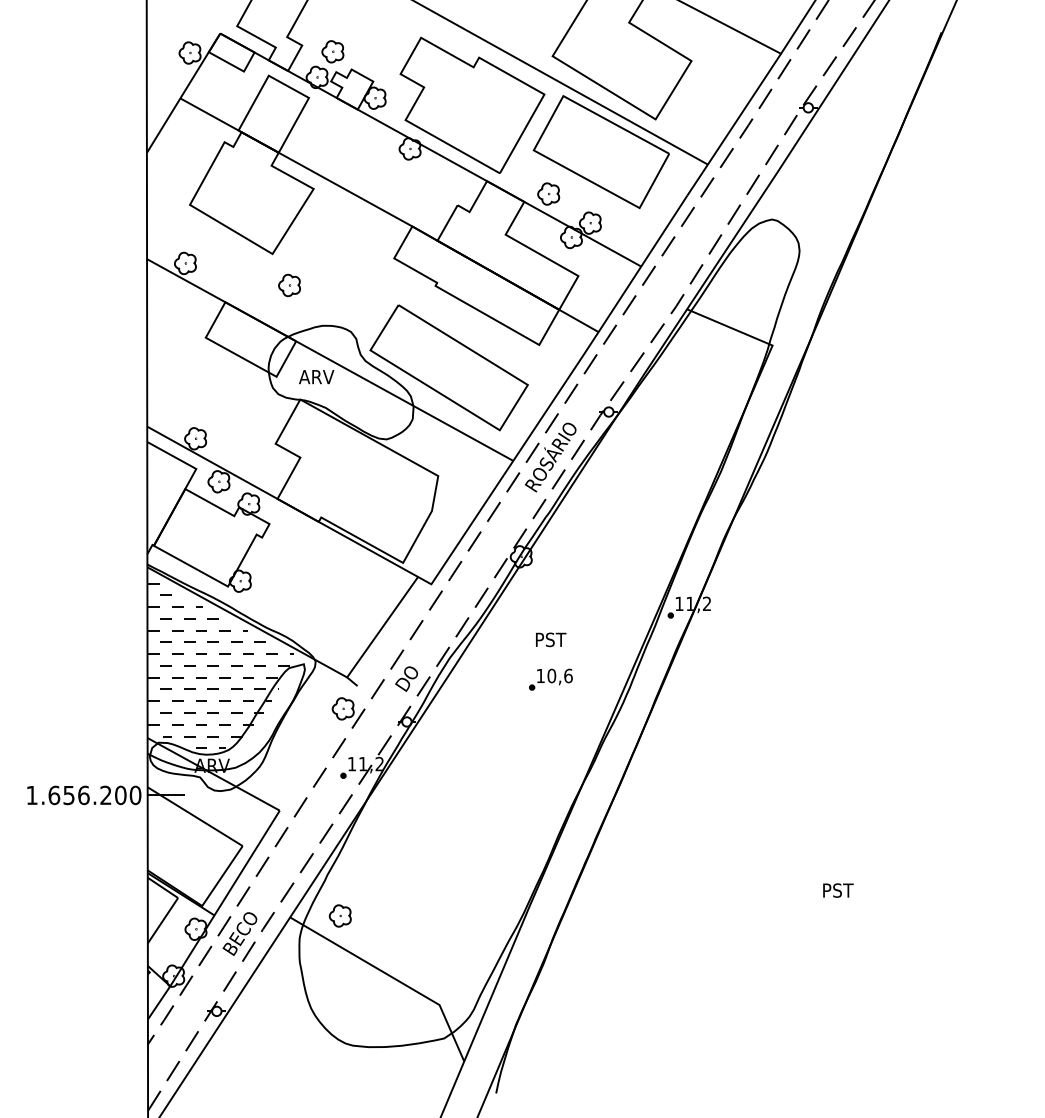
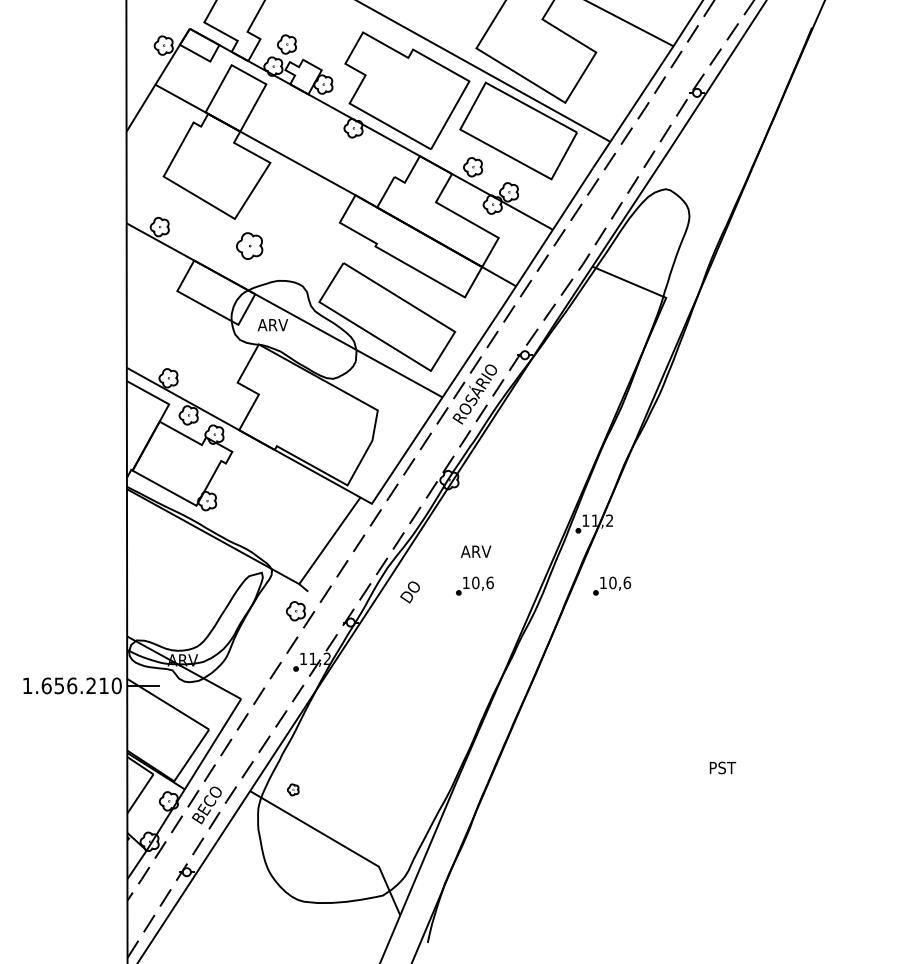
part: (289, 285) -> (249, 246), size x1.4
text: (551, 639) -> (475, 551), PST -> ARV
hatch: (220, 665) -> (190, 573), removed
text: (406, 678) -> (409, 591), moved
part: (709, 679) -> (611, 585), added
text: (120, 795) -> (103, 685), 1.656.200 -> 1.656.210
part: (339, 915) -> (292, 789), size x0.6

